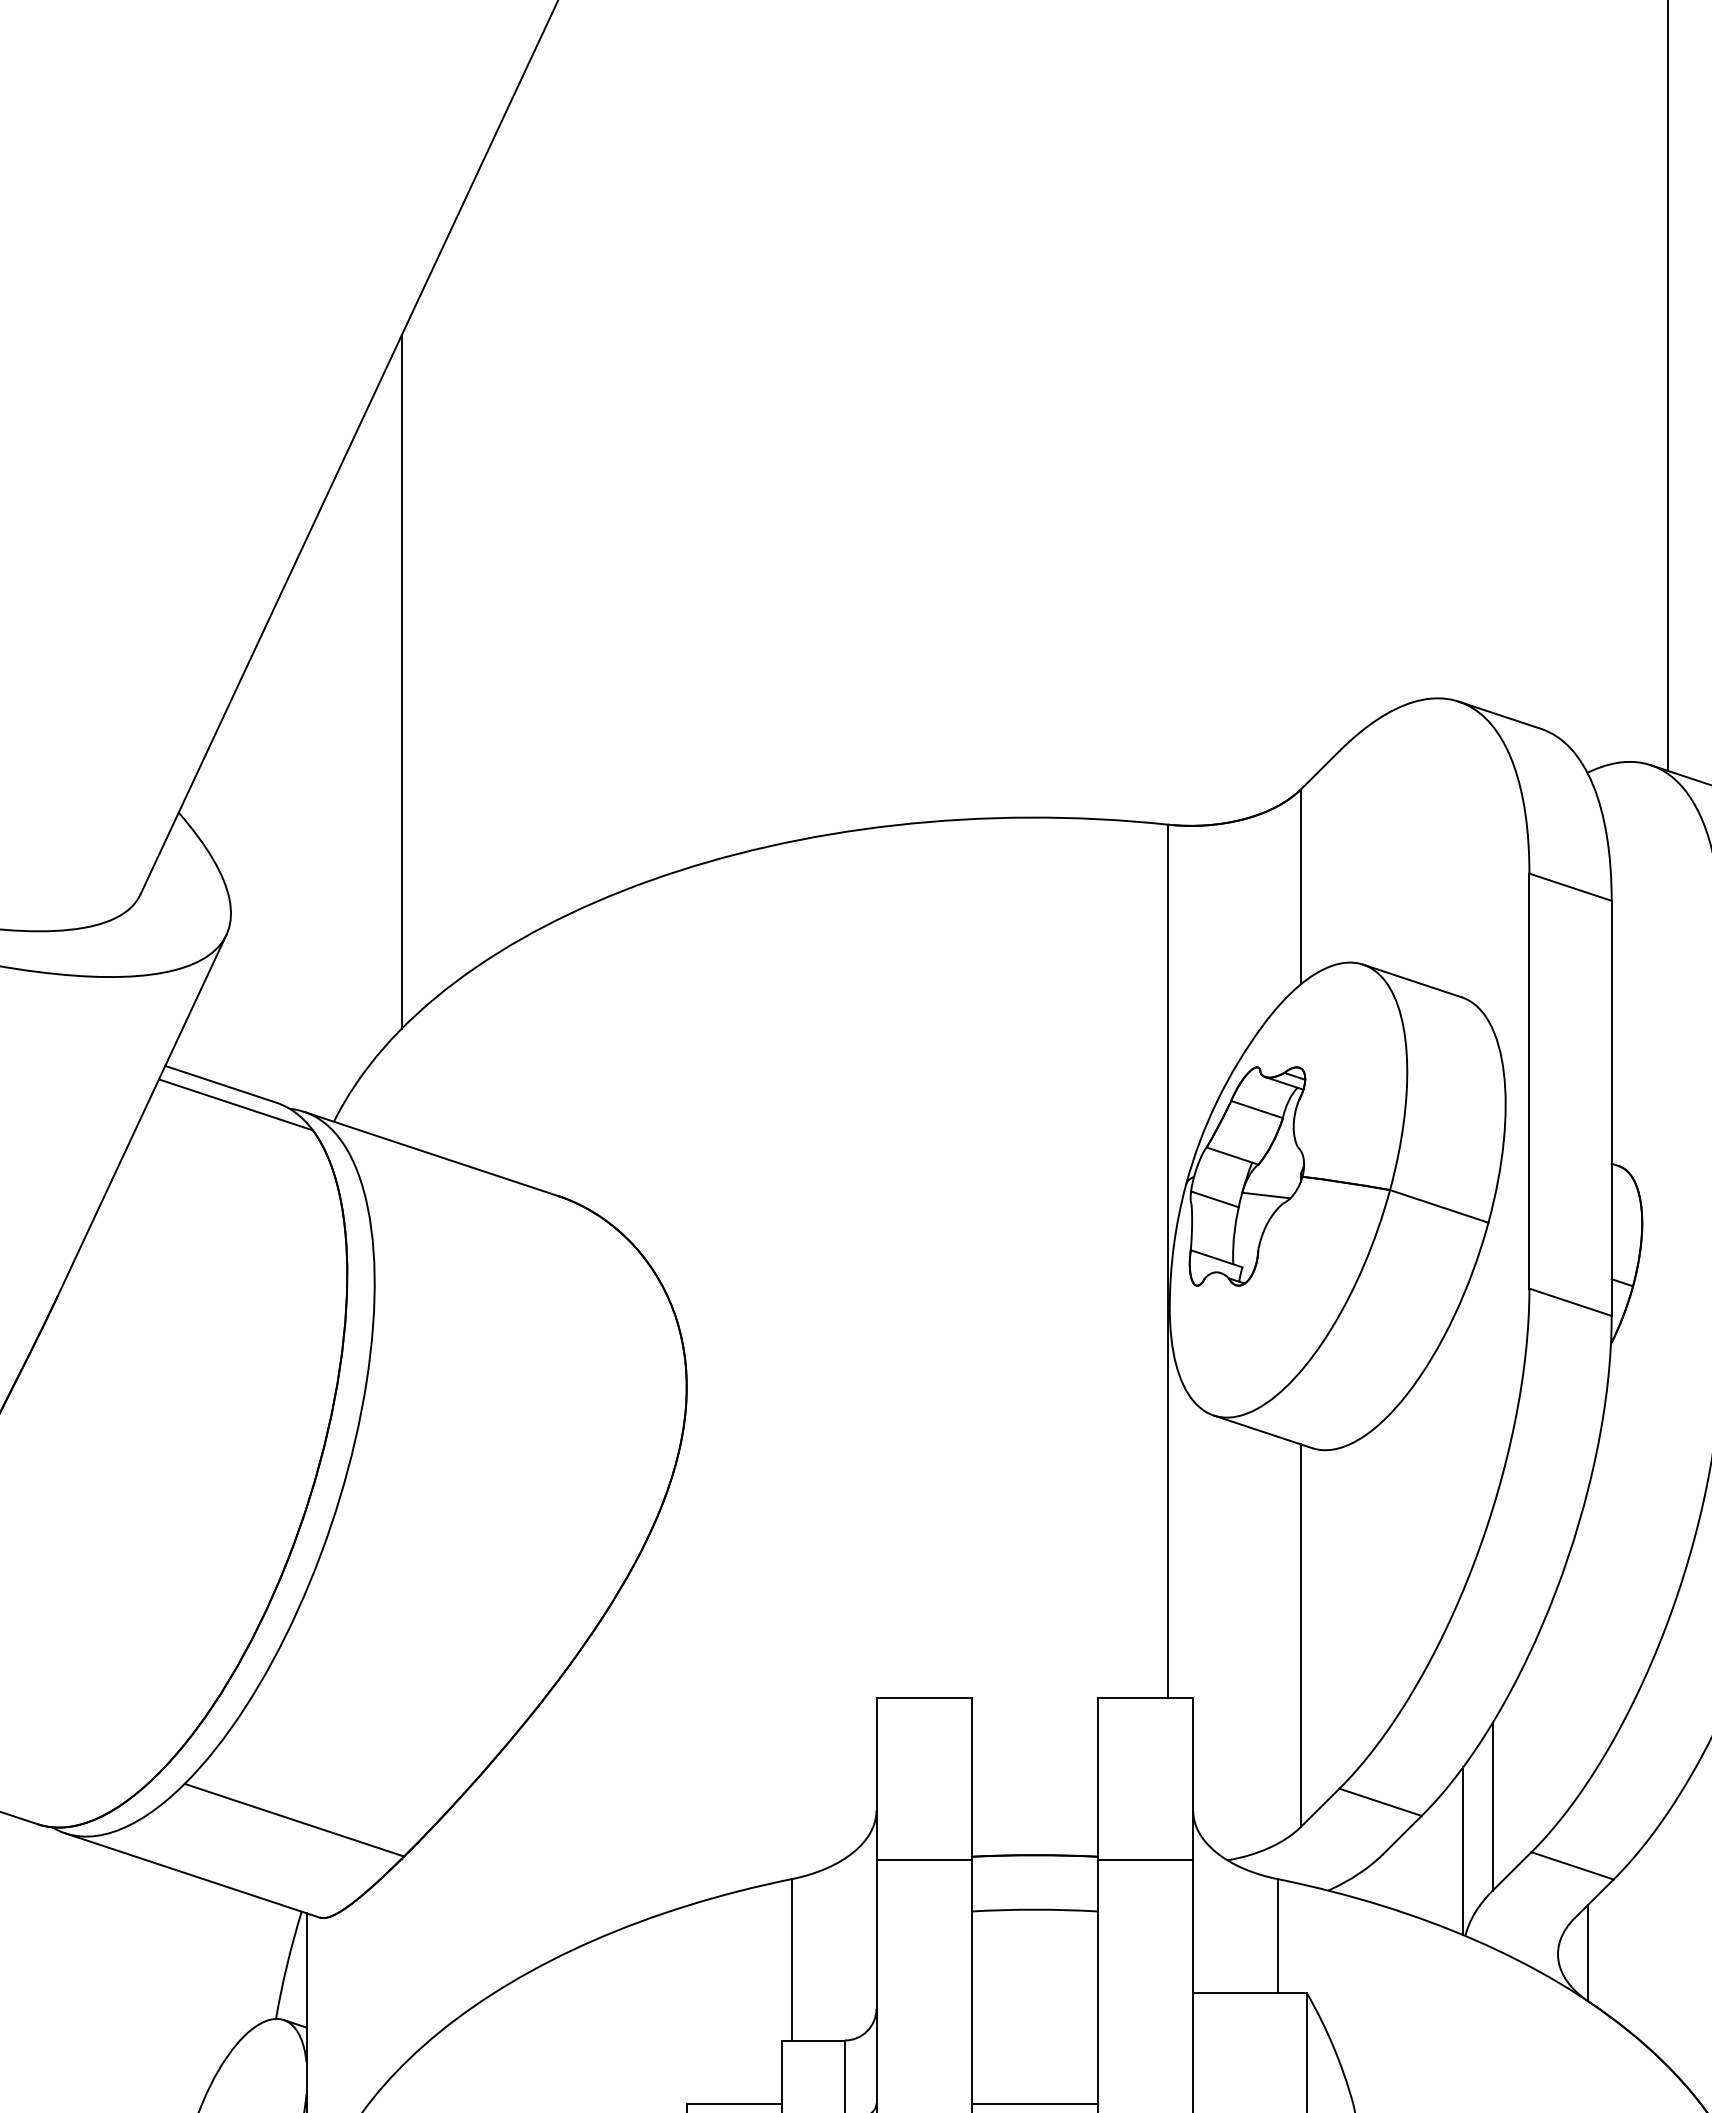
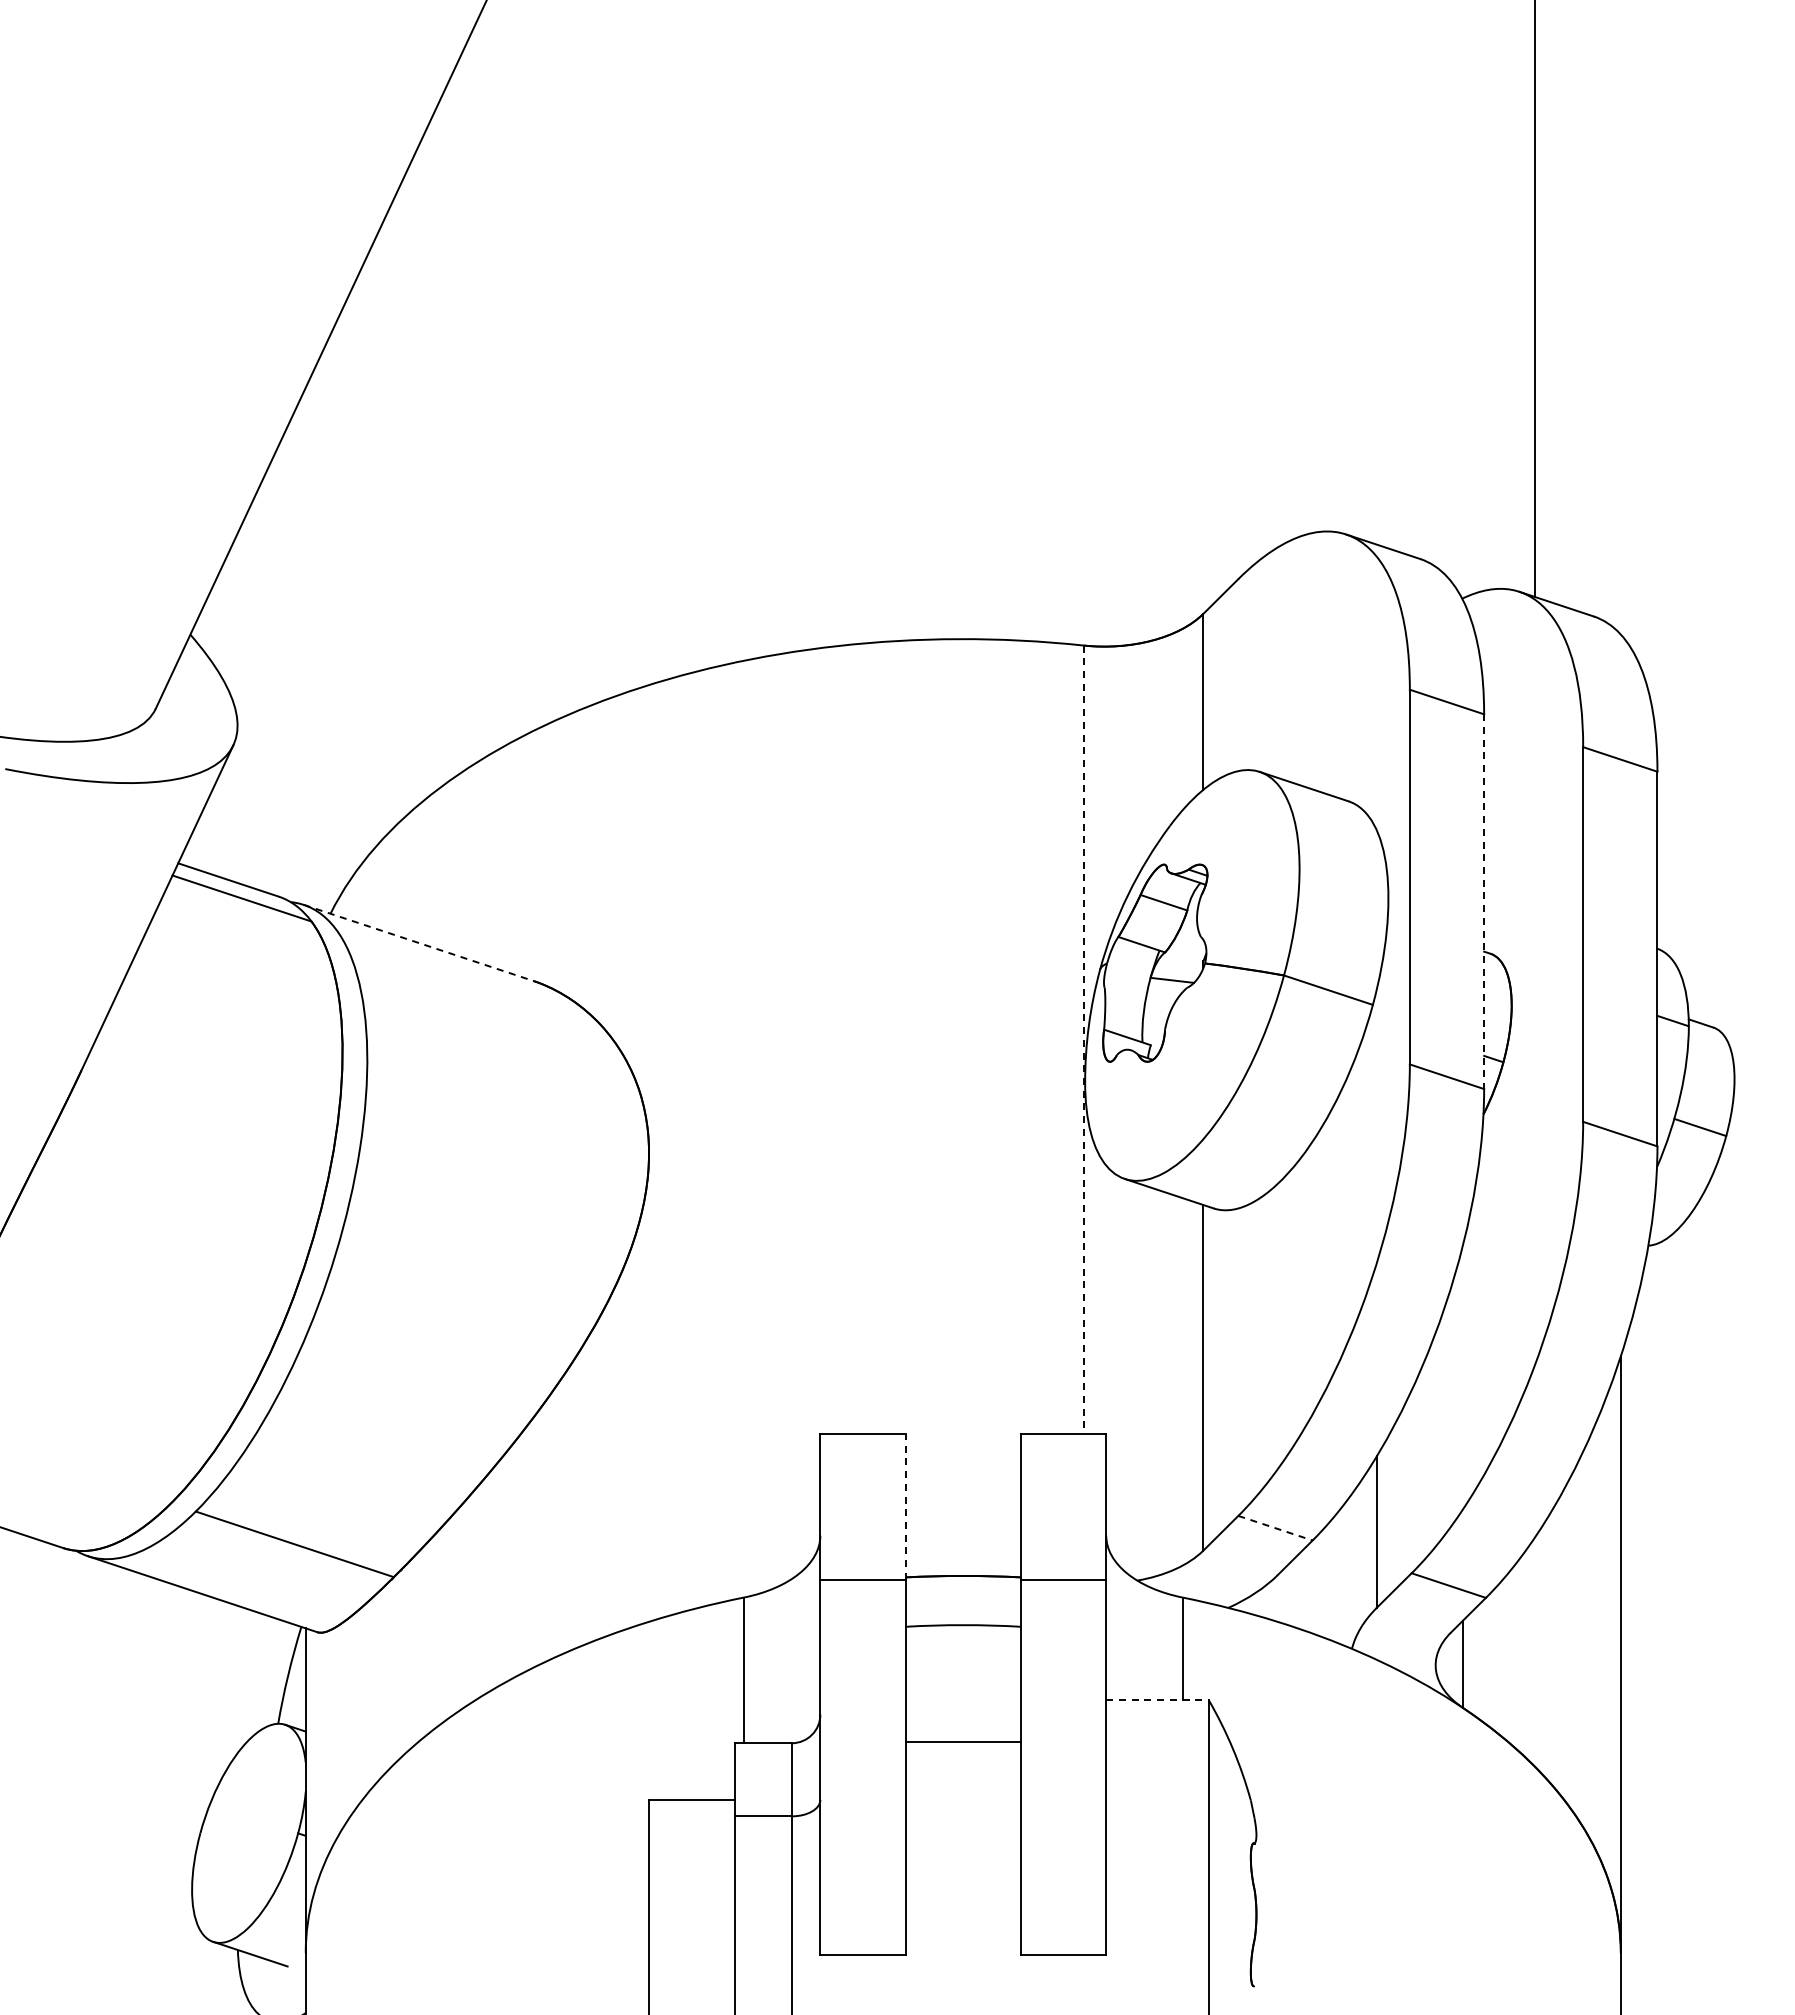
line: (401, 682) -> (391, 517), removed
line: (1612, 1109) -> (1484, 902), solid -> dashed
line: (431, 1153) -> (418, 942), solid -> dashed
line: (1214, 1199) -> (1125, 983), removed
line: (1167, 1262) -> (1083, 1040), solid -> dashed
line: (971, 1778) -> (906, 1506), solid -> dashed
line: (1380, 1802) -> (1275, 1528), solid -> dashed
line: (1462, 1850) -> (1349, 1571), removed
line: (1251, 1993) -> (1158, 1700), solid -> dashed
line: (1035, 2103) -> (963, 1742), moved

